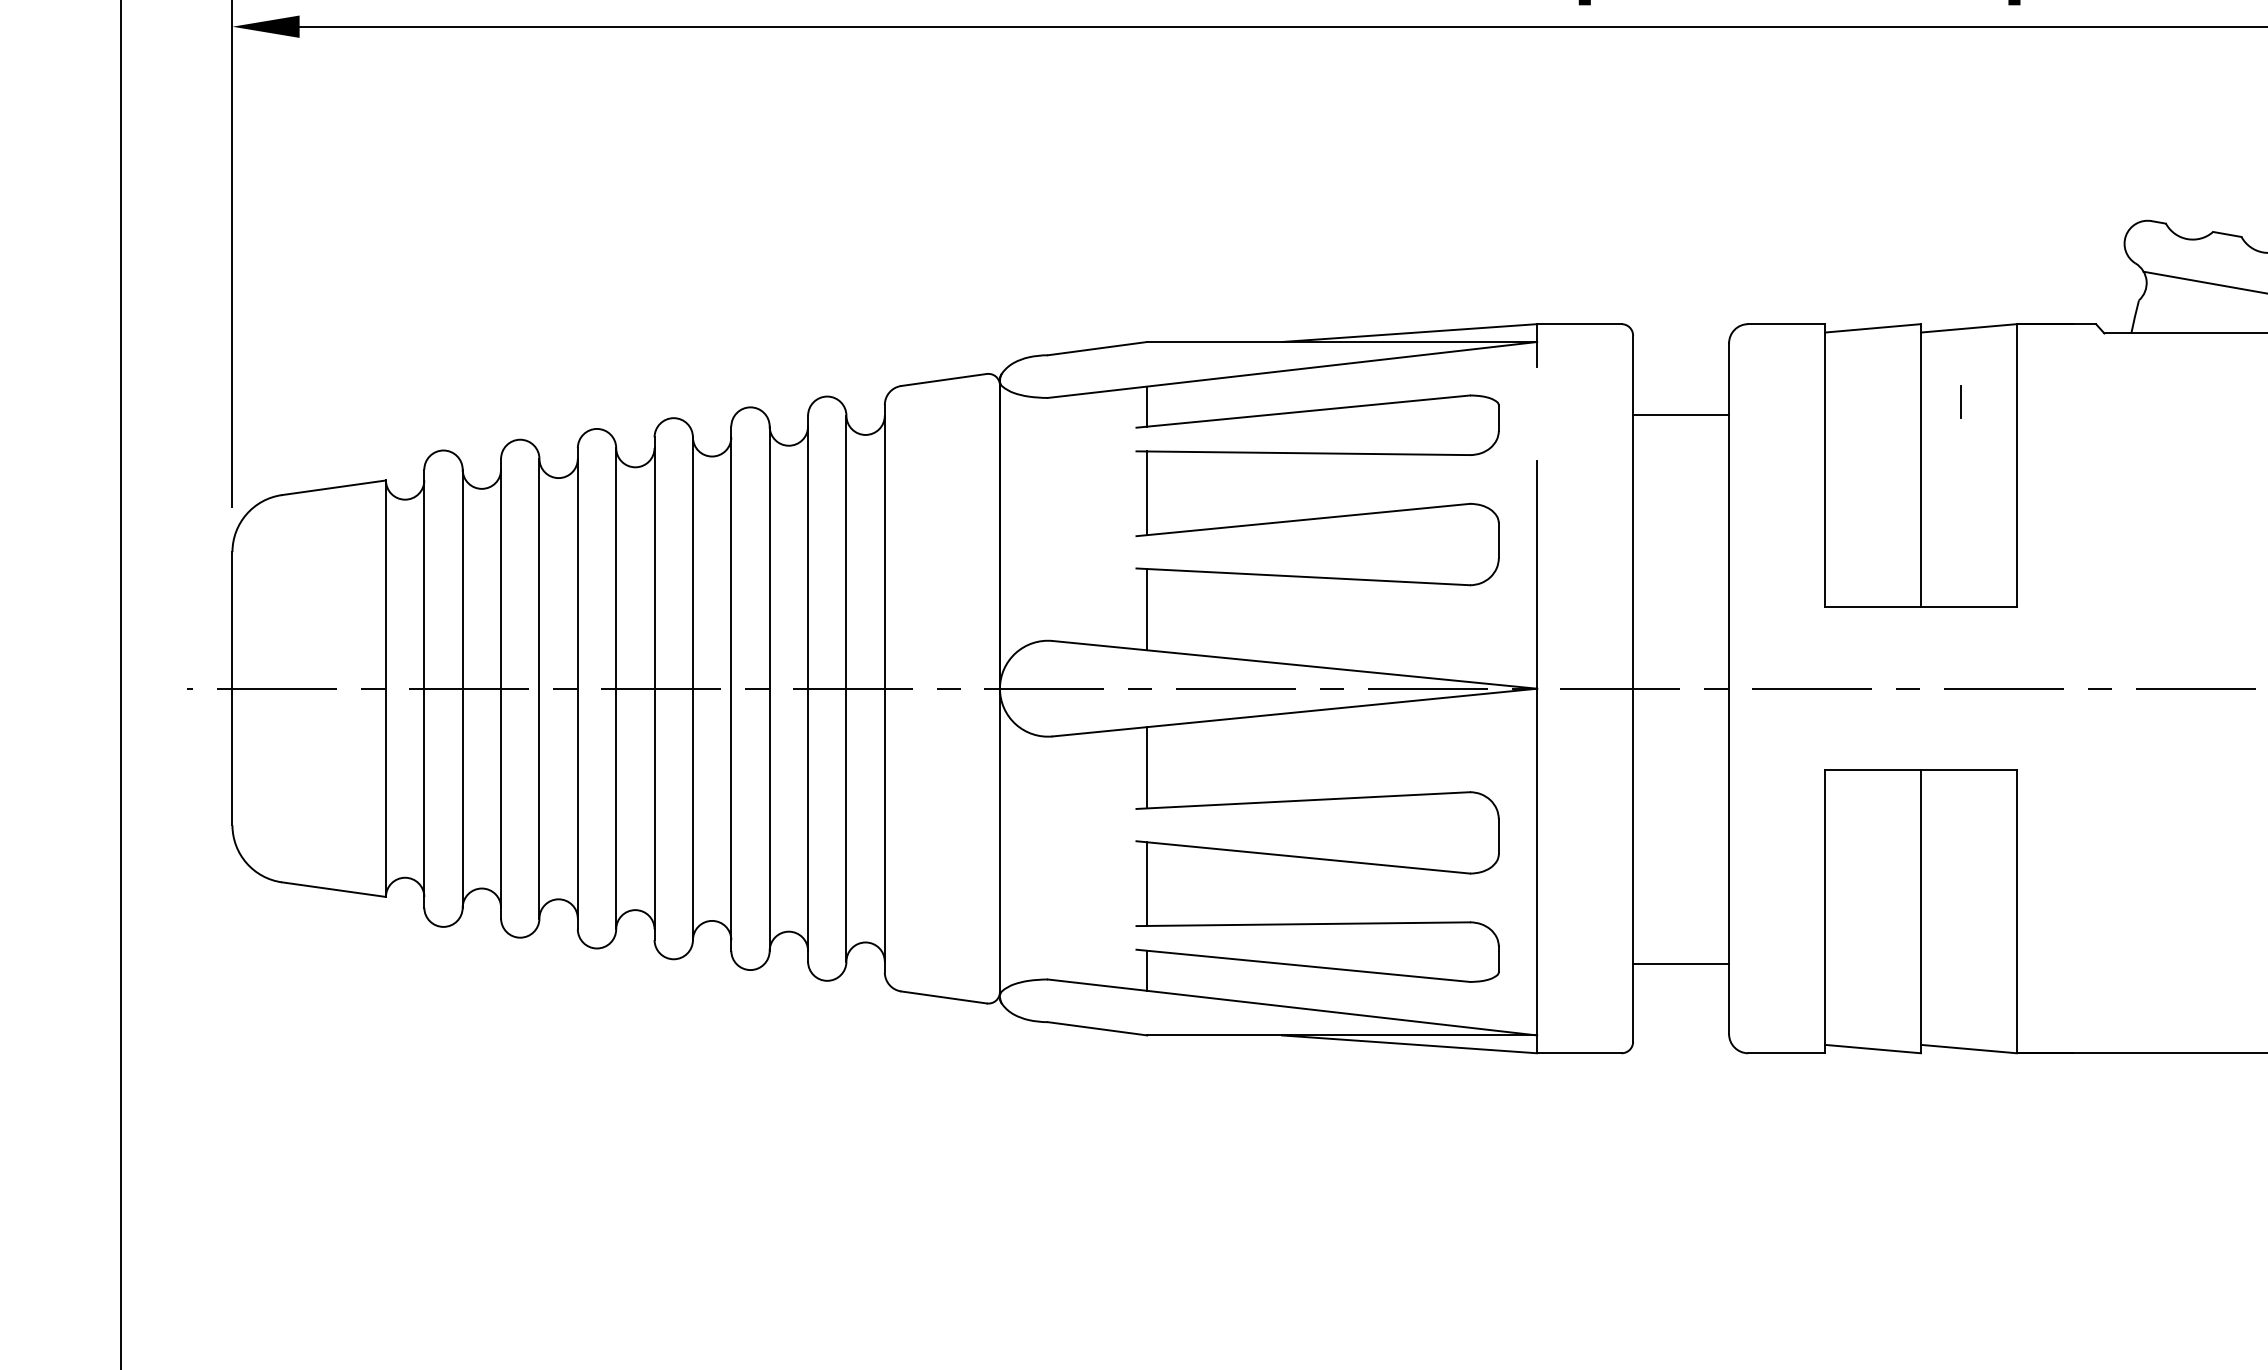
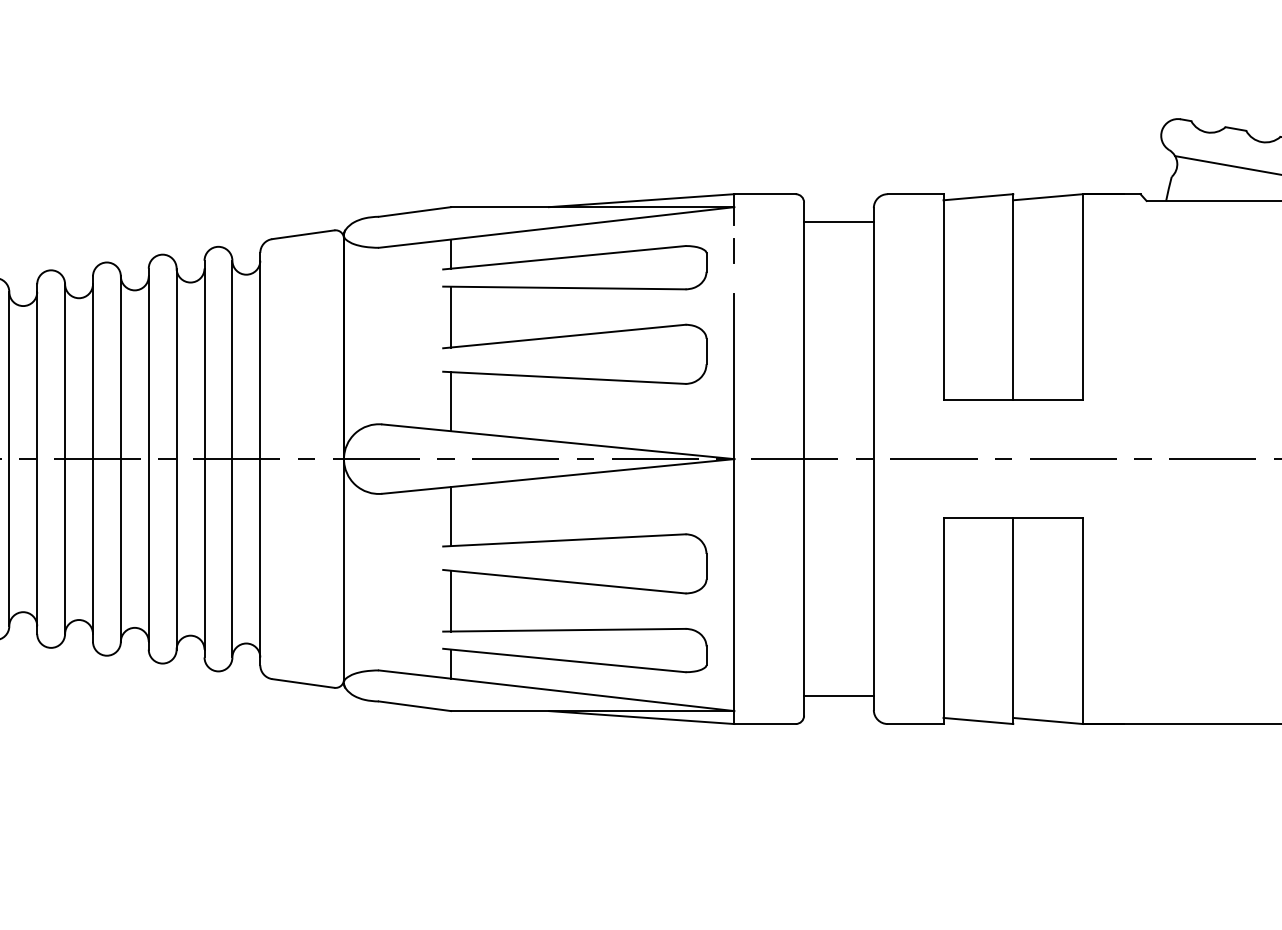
line: (1960, 401) -> (733, 250), moved
line: (1681, 414) -> (839, 222), moved
line: (1681, 963) -> (839, 695), moved

